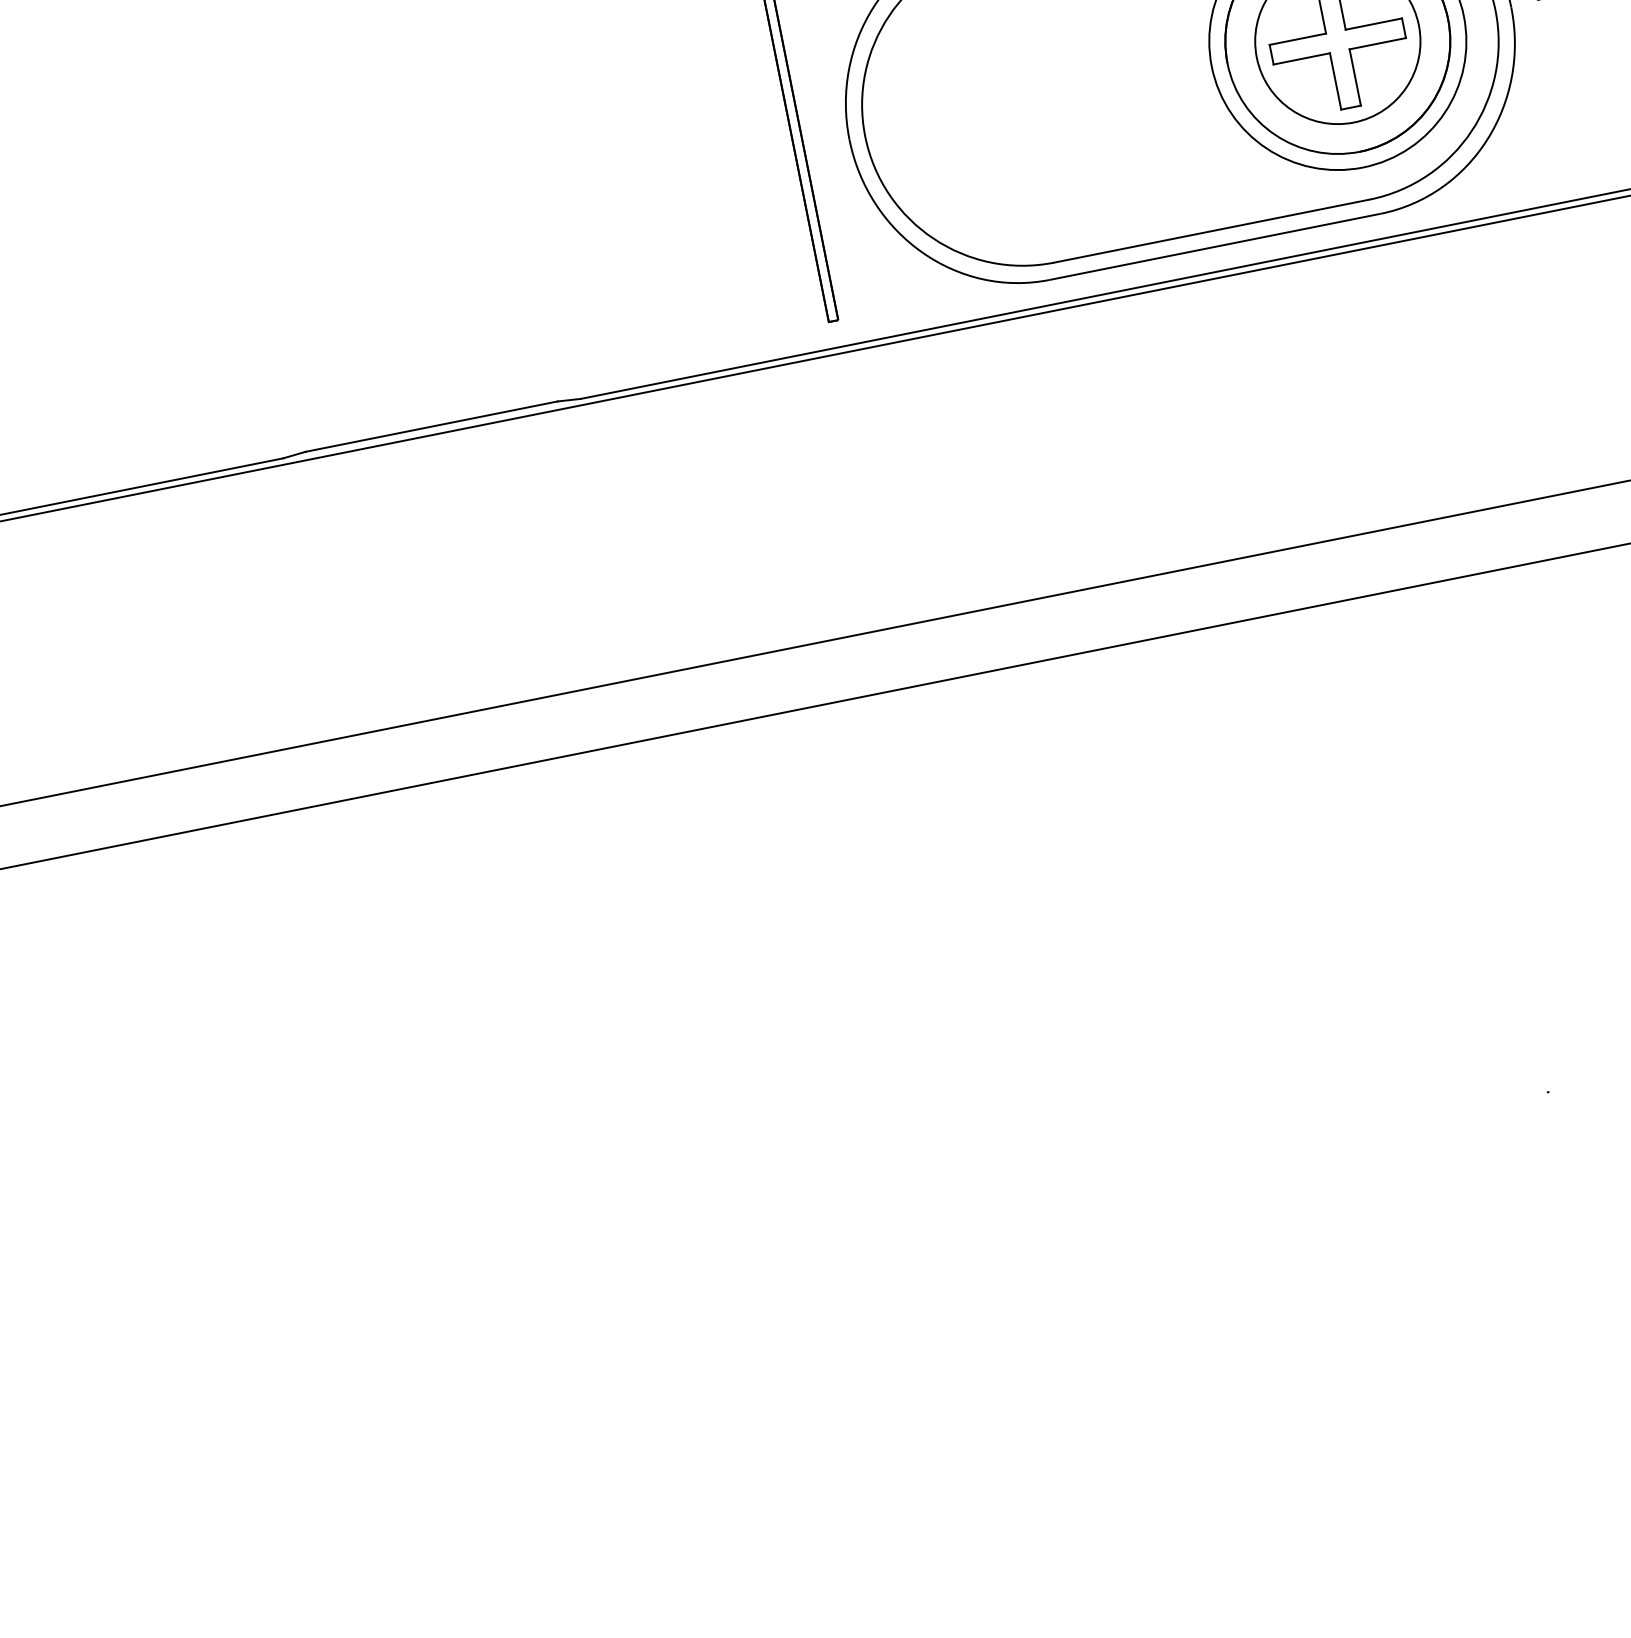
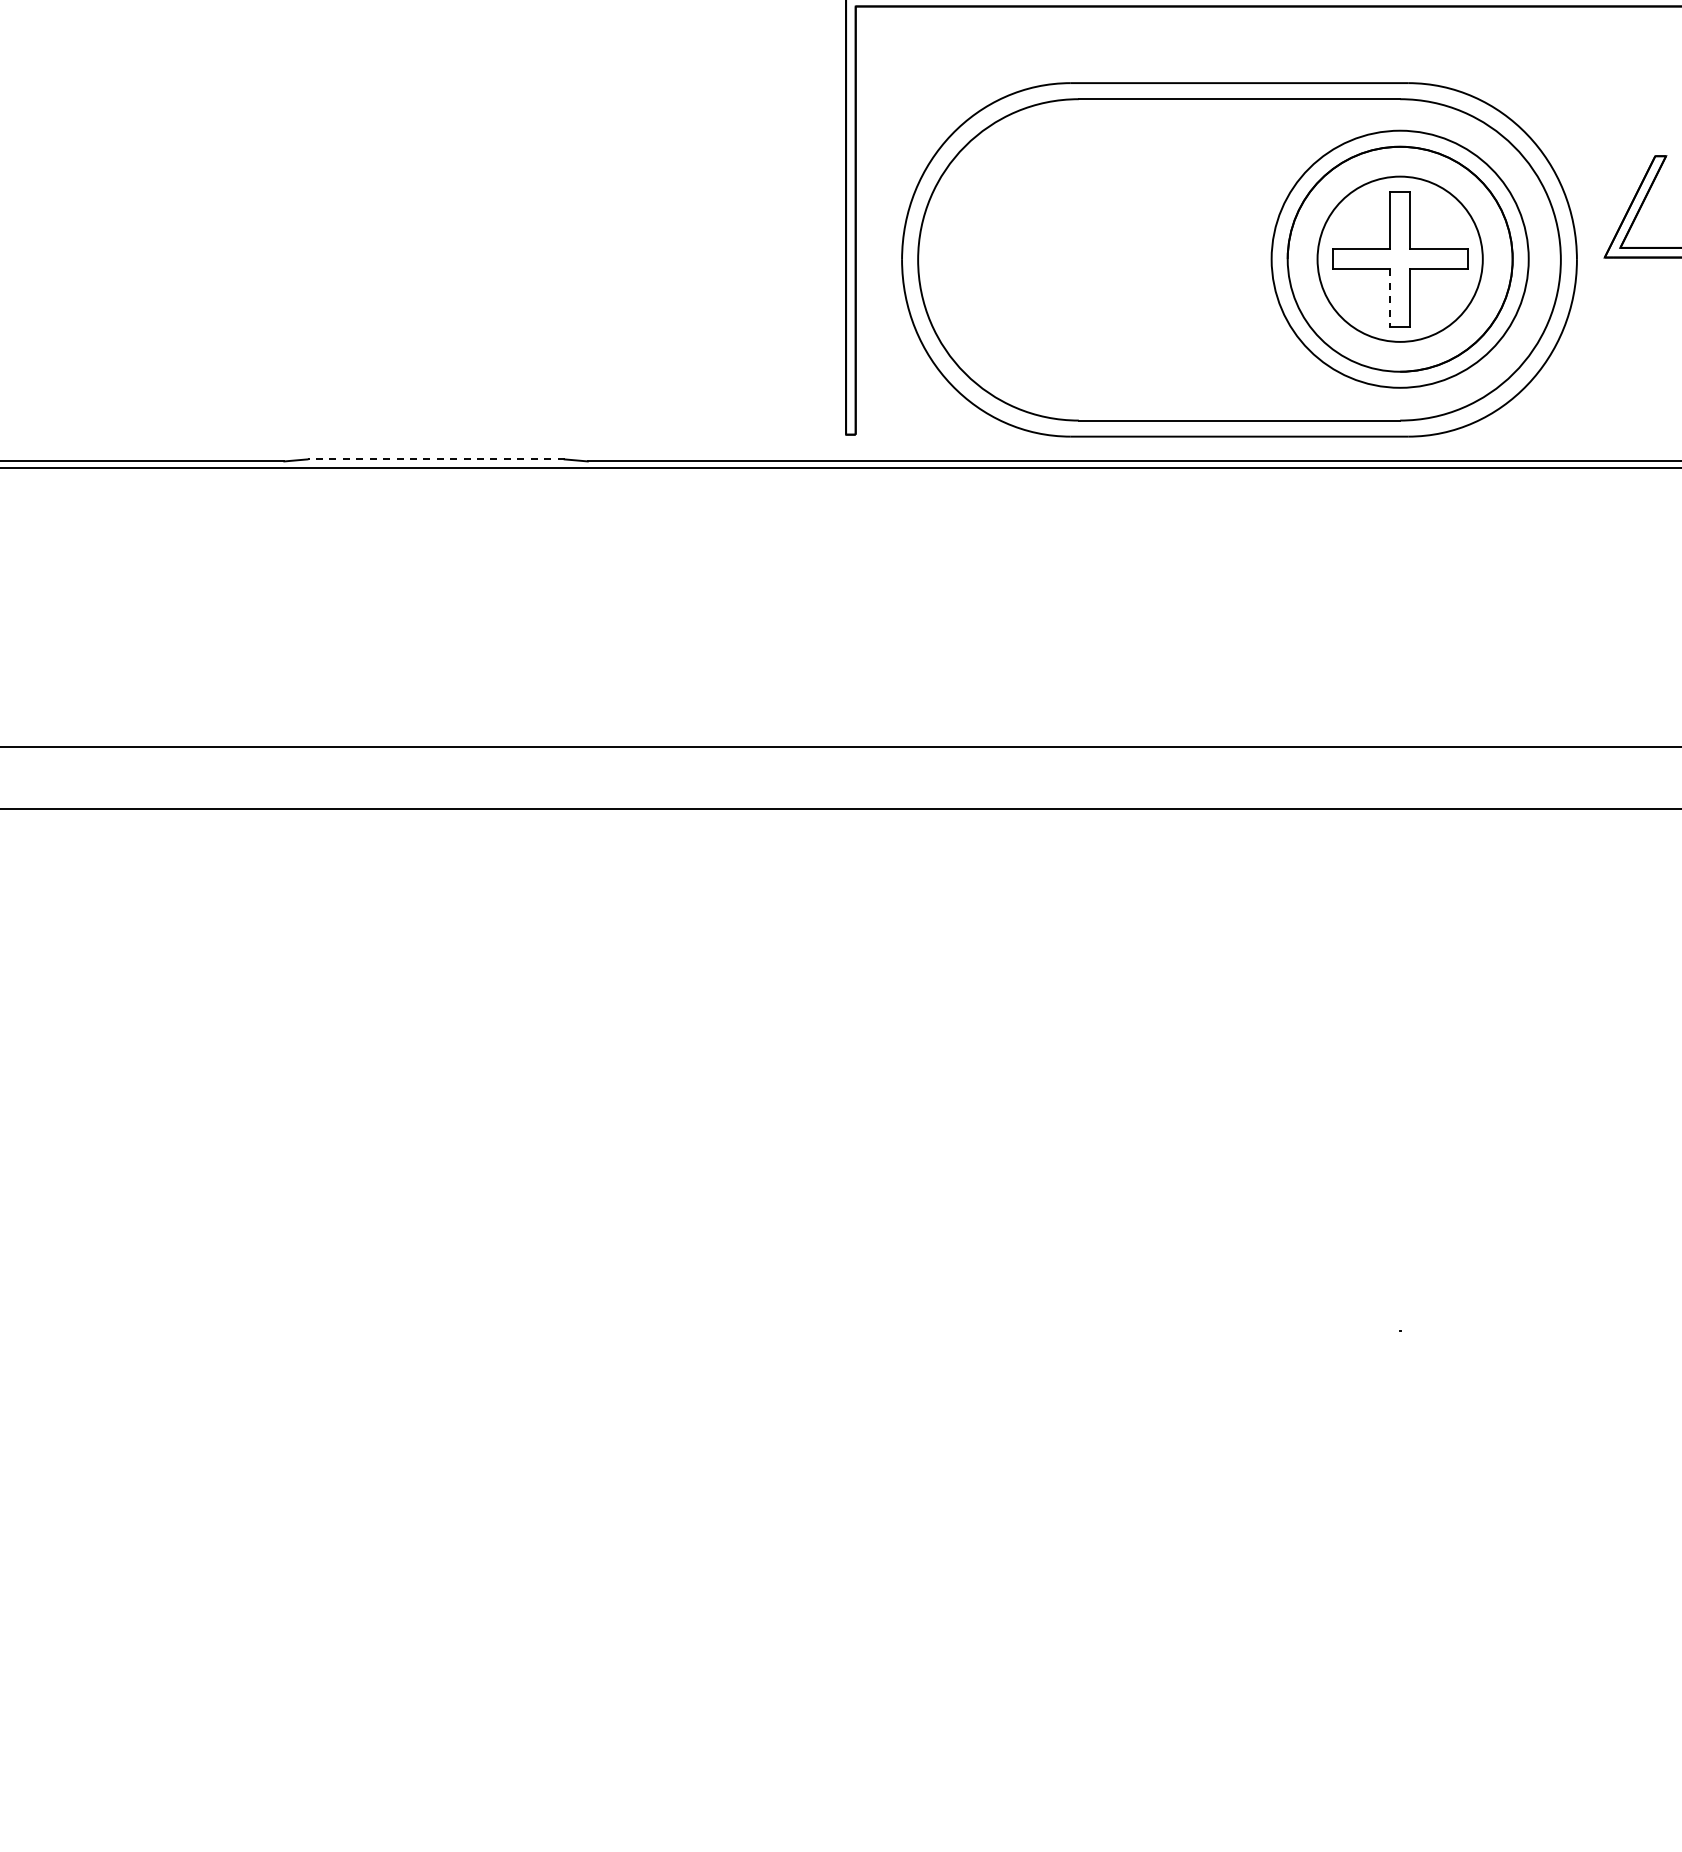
line: (1336, 81) -> (1390, 298), solid -> dashed
line: (432, 426) -> (436, 459), solid -> dashed

